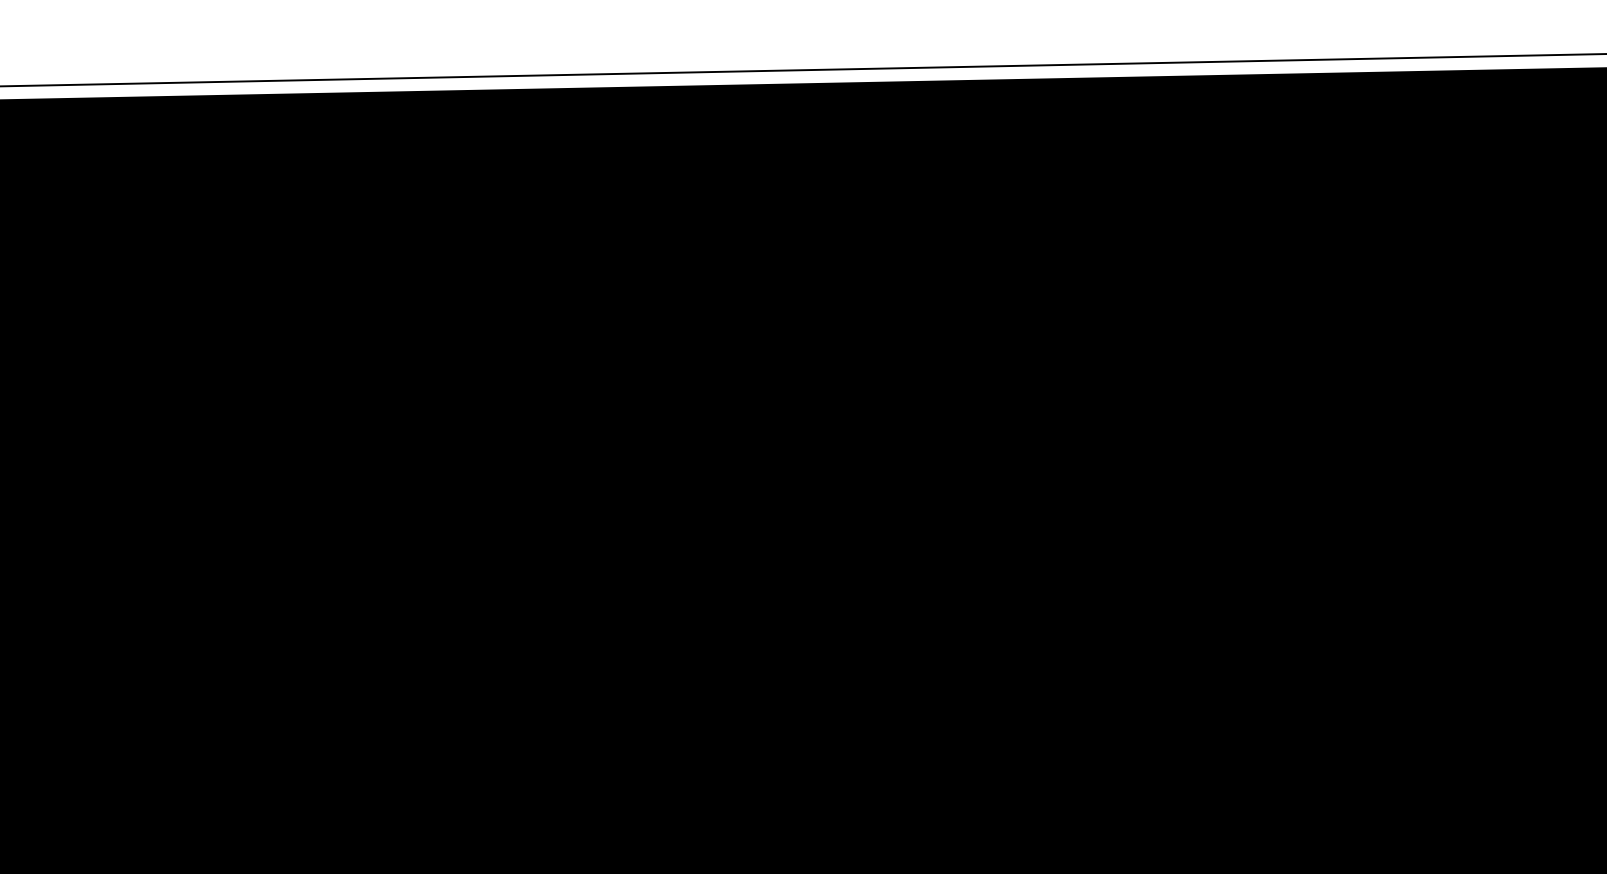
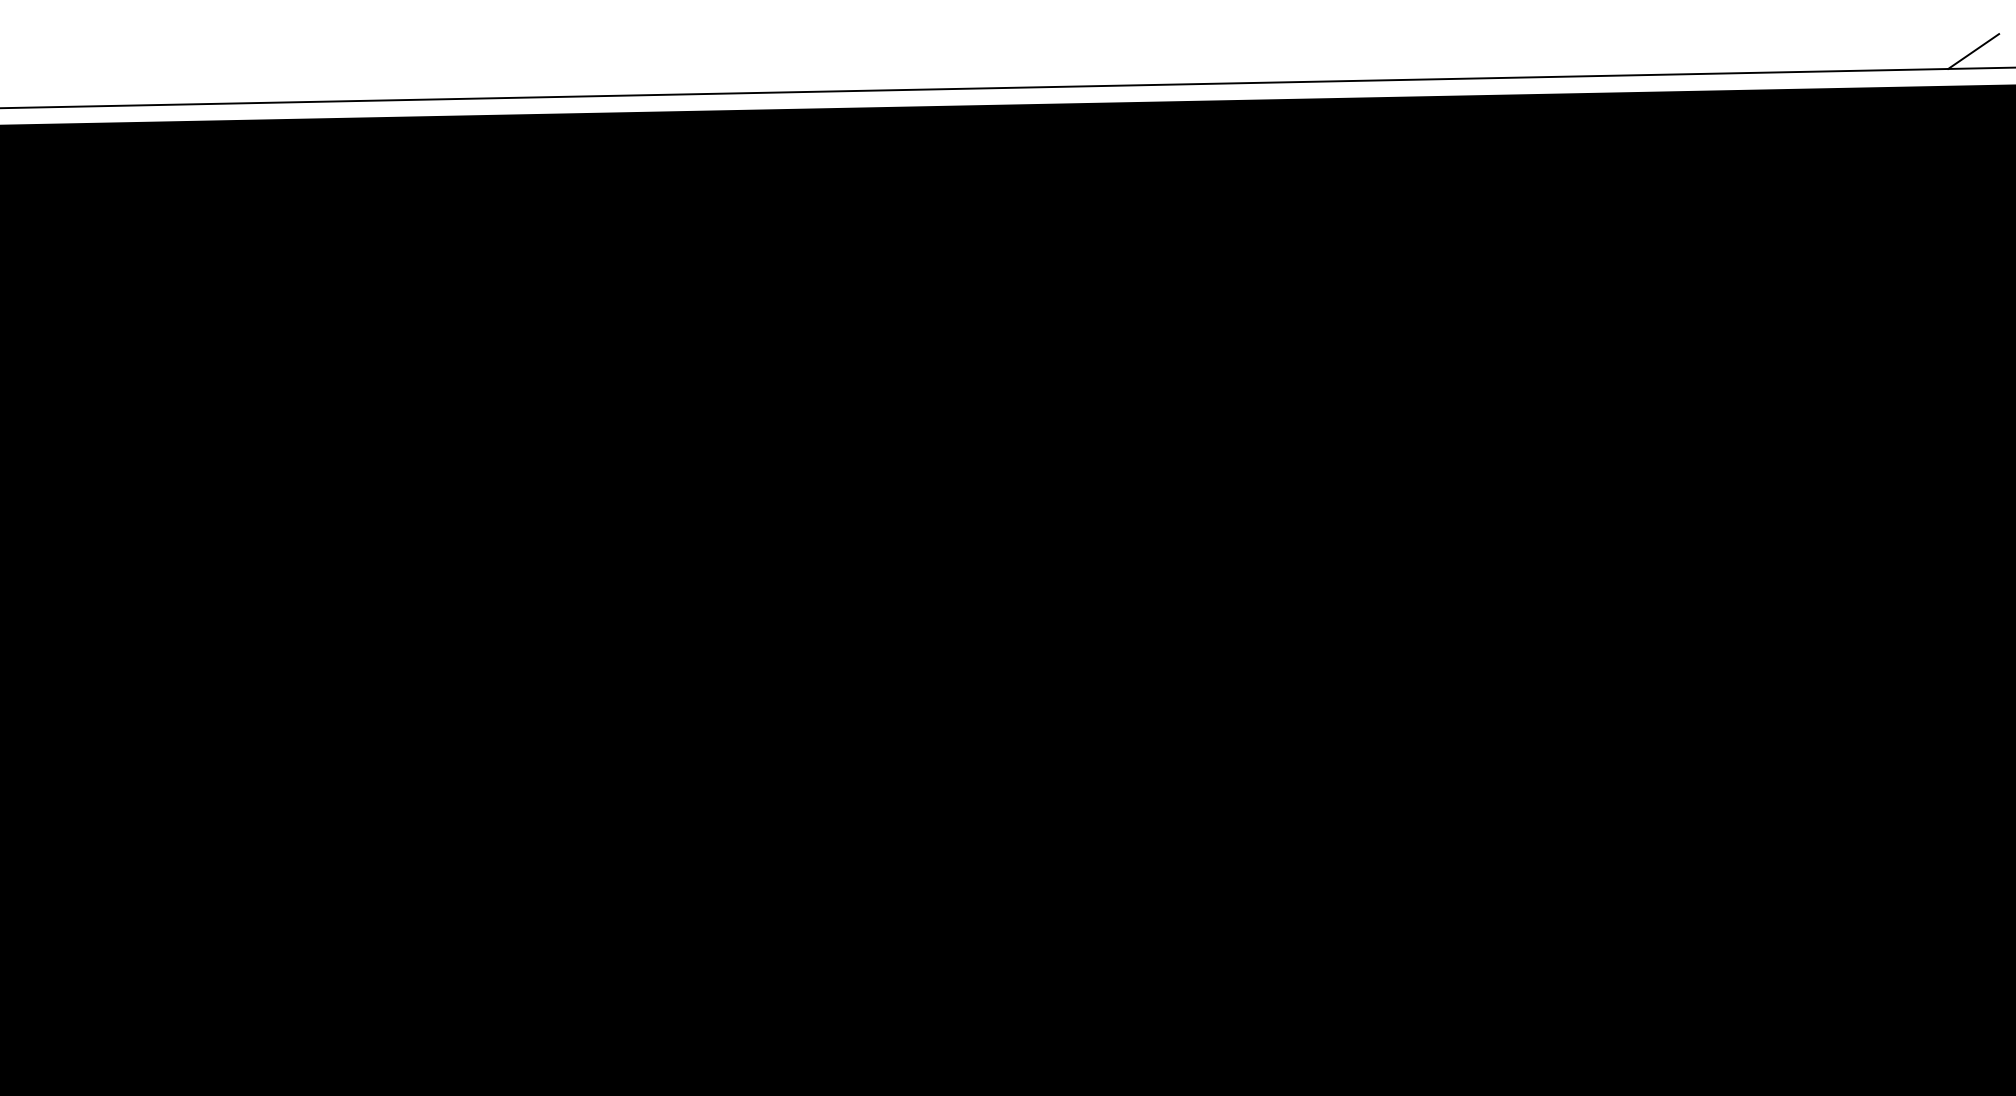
line: (1573, 41) -> (1973, 51), added

